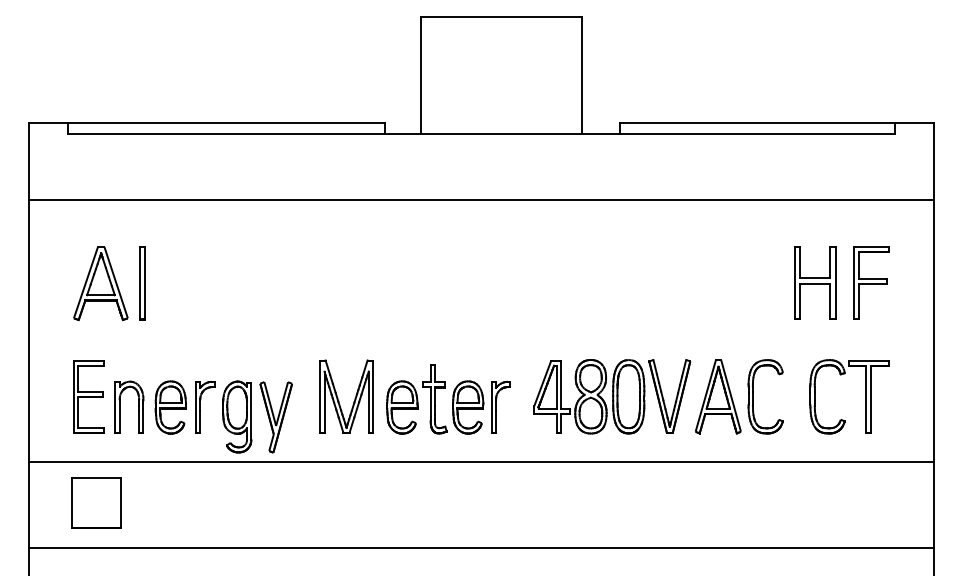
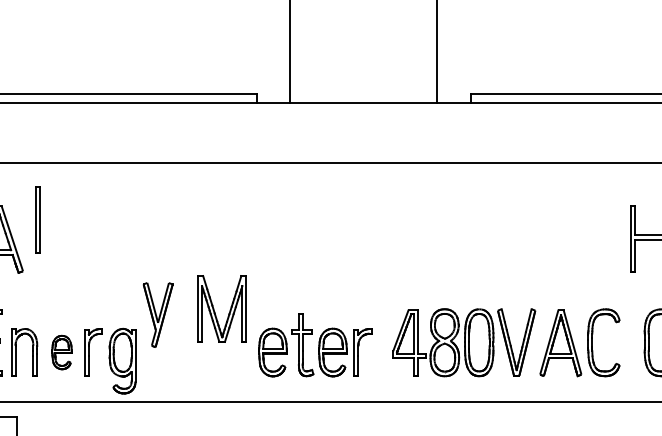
part: (142, 283) -> (38, 220), moved
part: (338, 398) -> (214, 310), moved
part: (170, 407) -> (61, 352), size x0.7
part: (275, 417) -> (157, 315), moved

